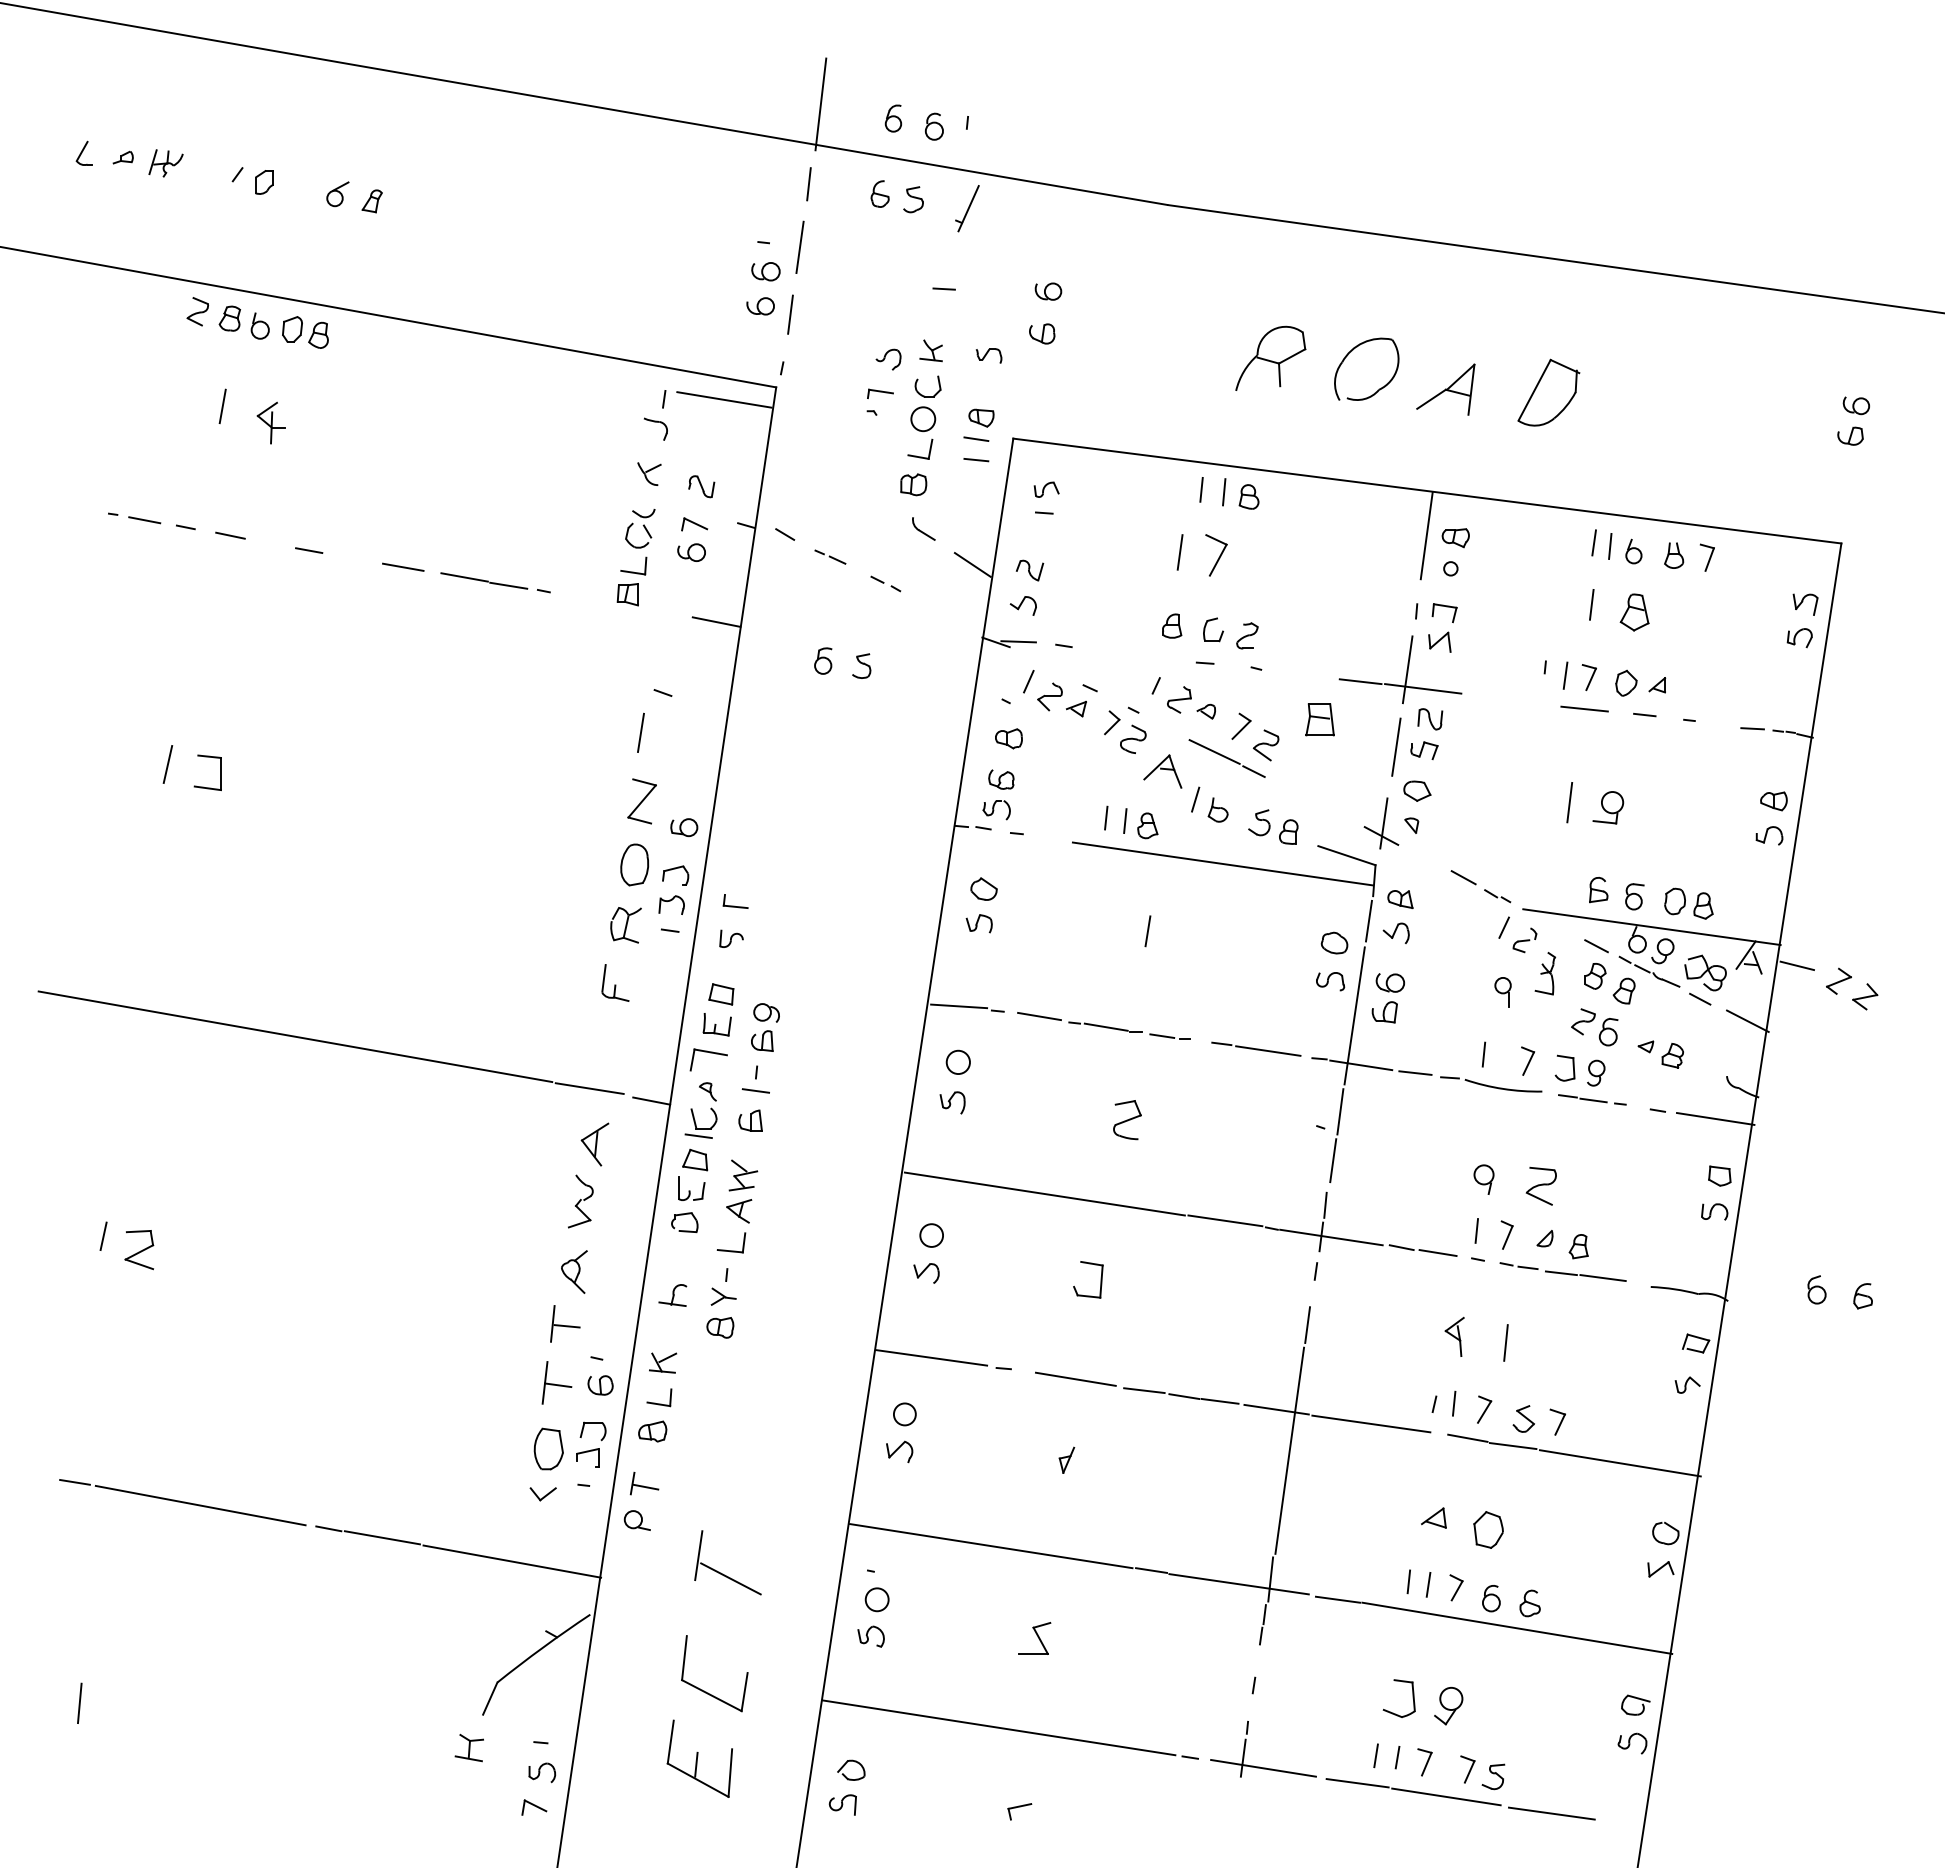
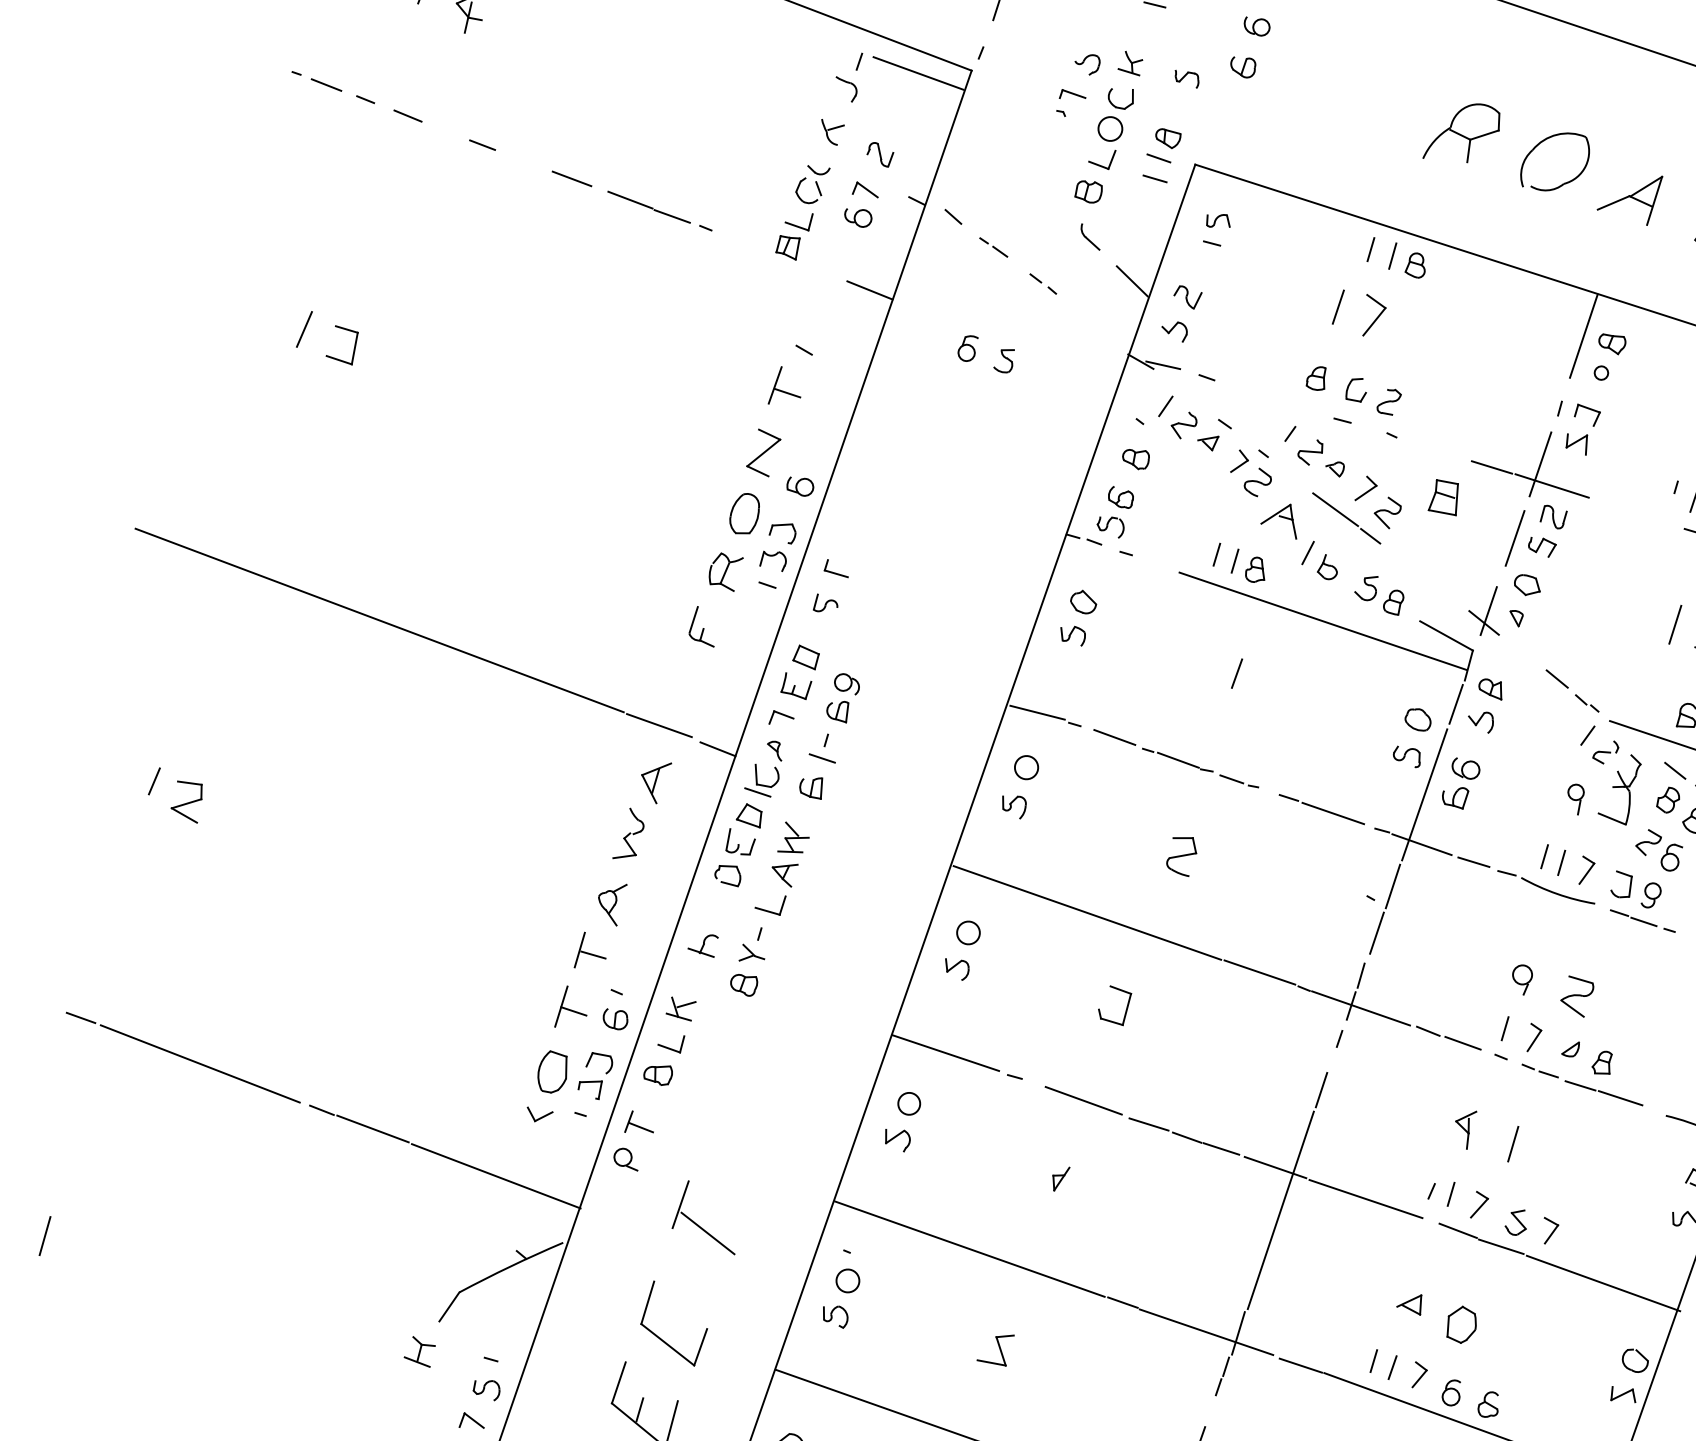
line: (654, 738) -> (787, 393), added
part: (1545, 973) -> (1620, 788), size x1.67
line: (1501, 1057) -> (1561, 862), added
part: (708, 1059) -> (781, 718), size x0.62

